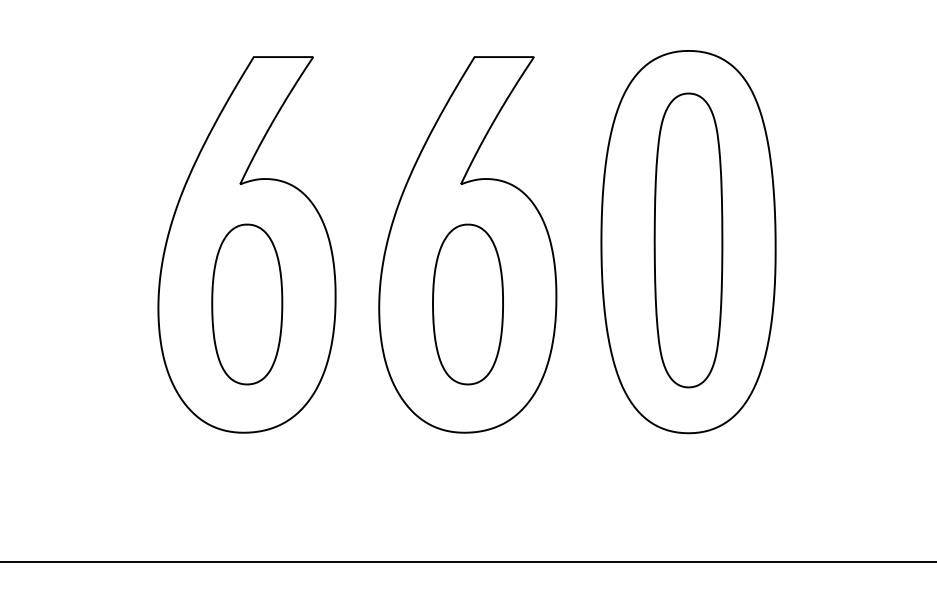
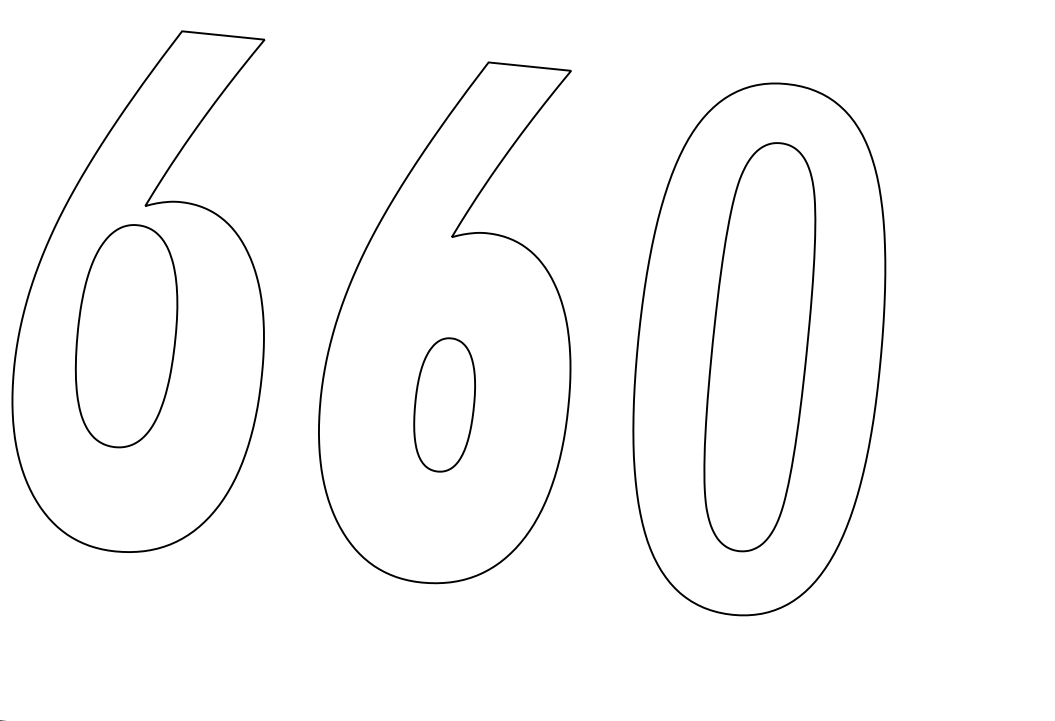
part: (247, 304) -> (126, 336), moved
part: (467, 304) -> (443, 404), size x0.6

